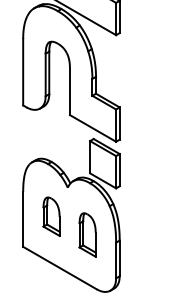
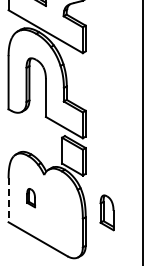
part: (50, 215) -> (30, 197), size x0.6
line: (23, 219) -> (8, 200), solid -> dashed
part: (86, 234) -> (106, 212), moved

